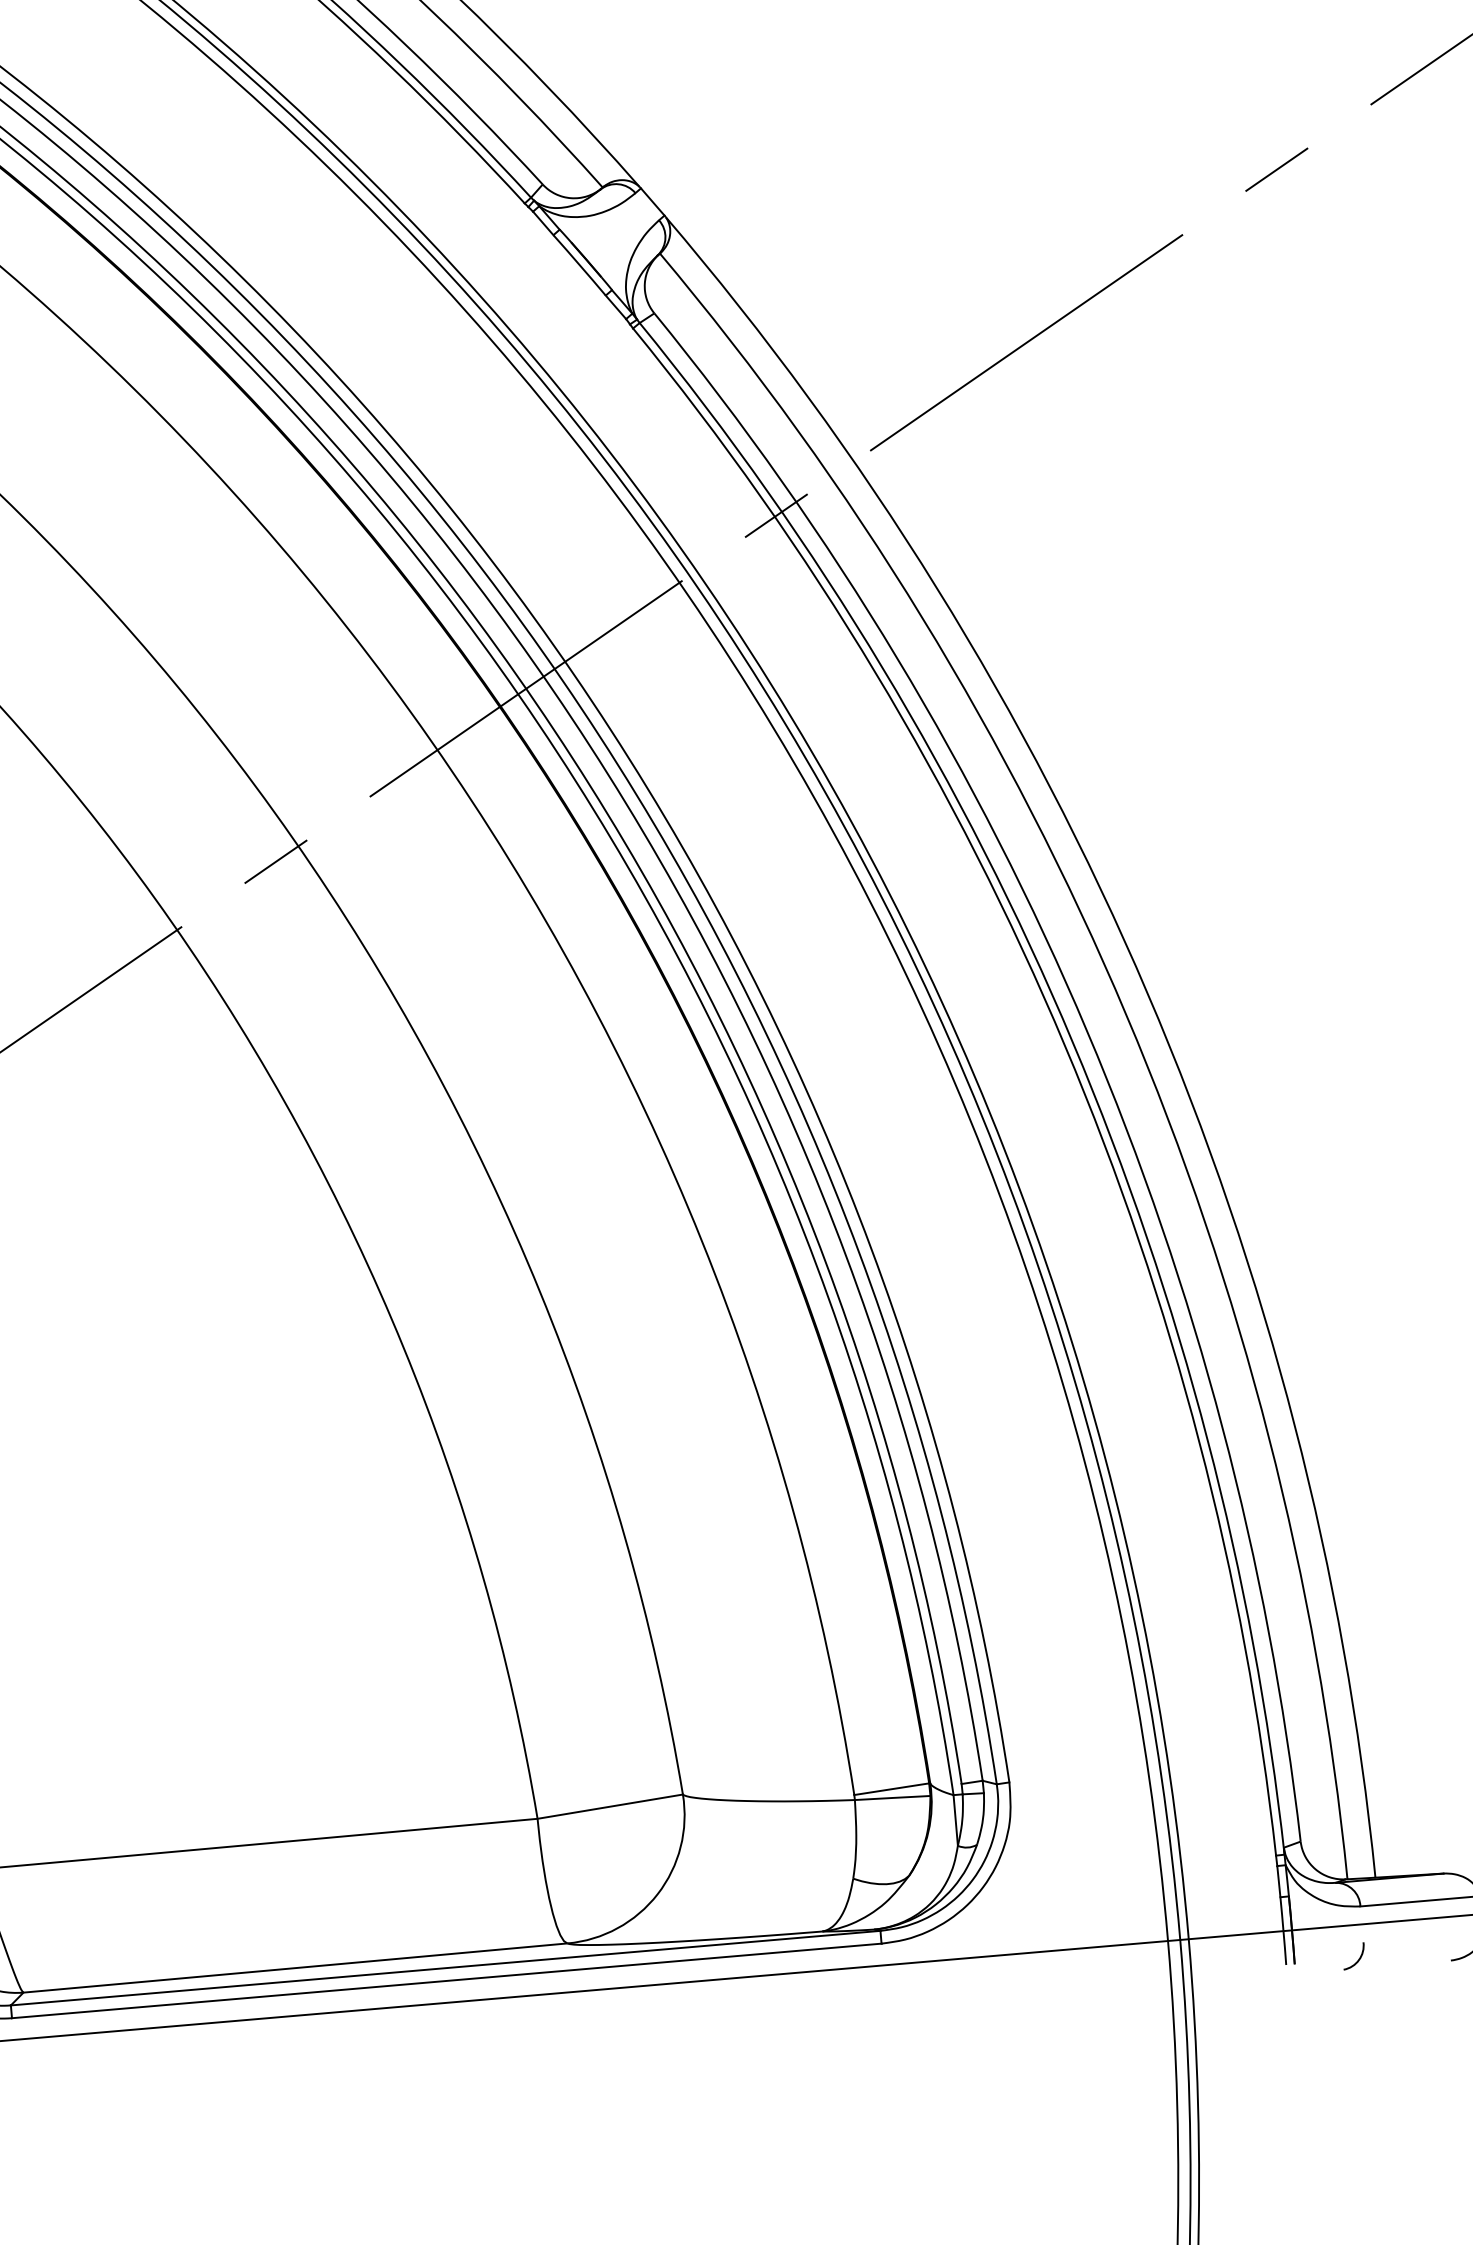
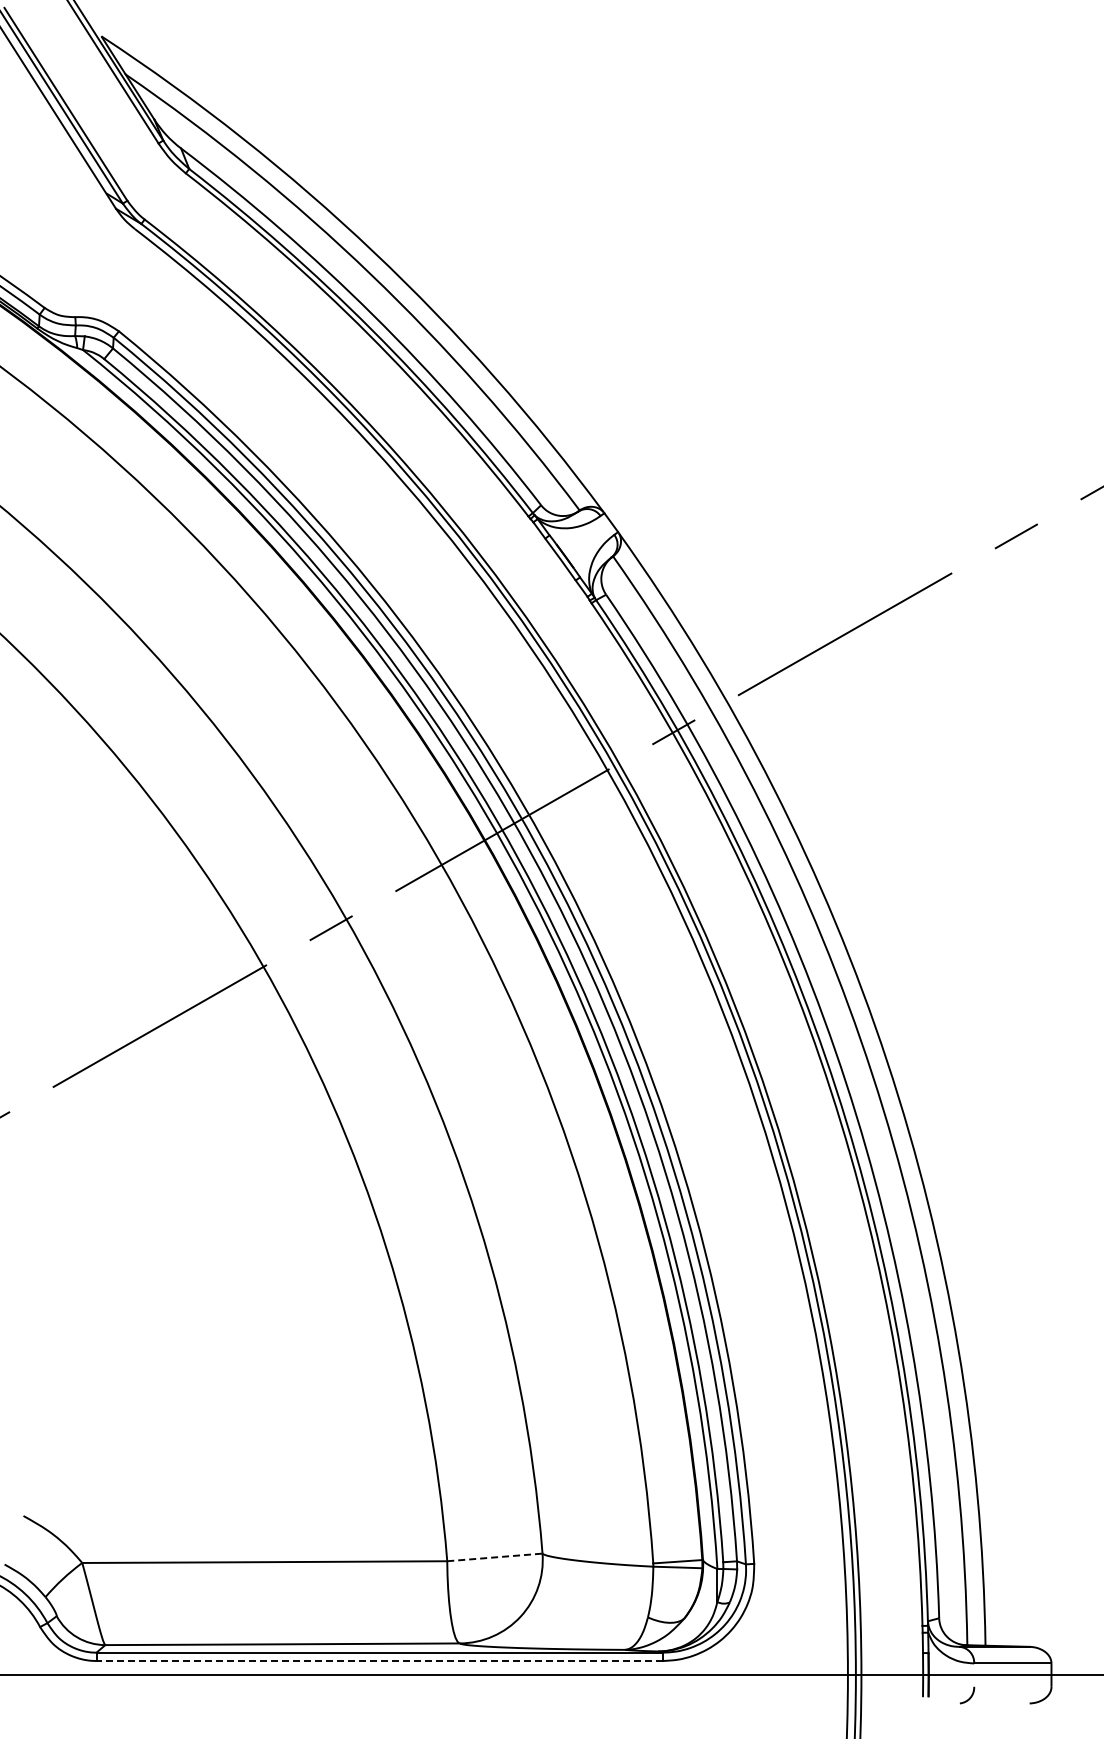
line: (609, 1806) -> (494, 1557), solid -> dashed
line: (446, 1981) -> (379, 1661), solid -> dashed

